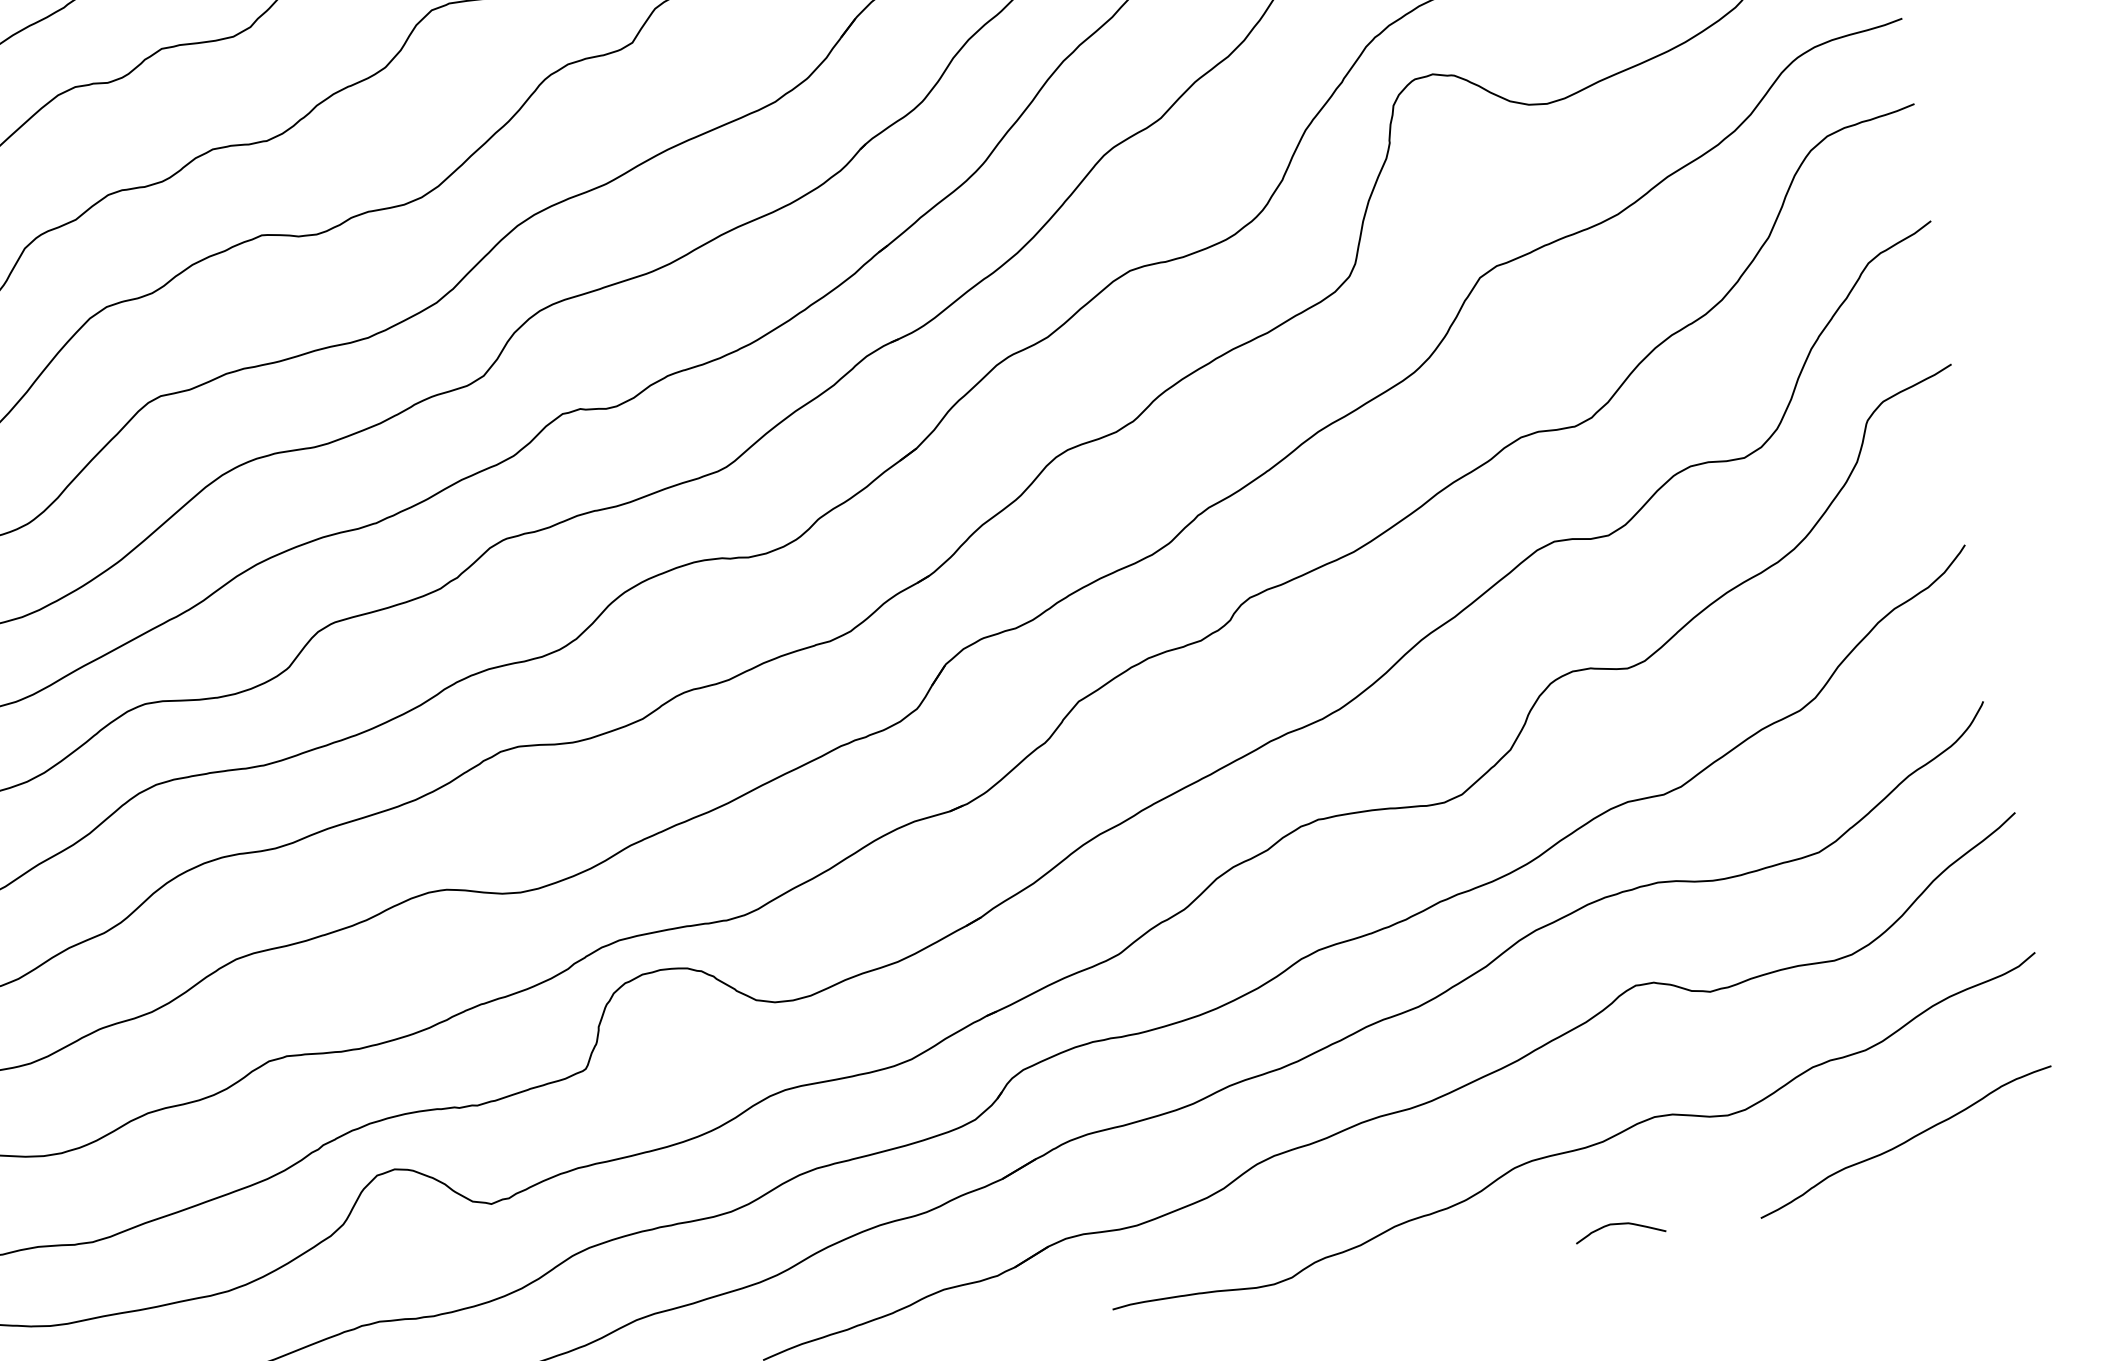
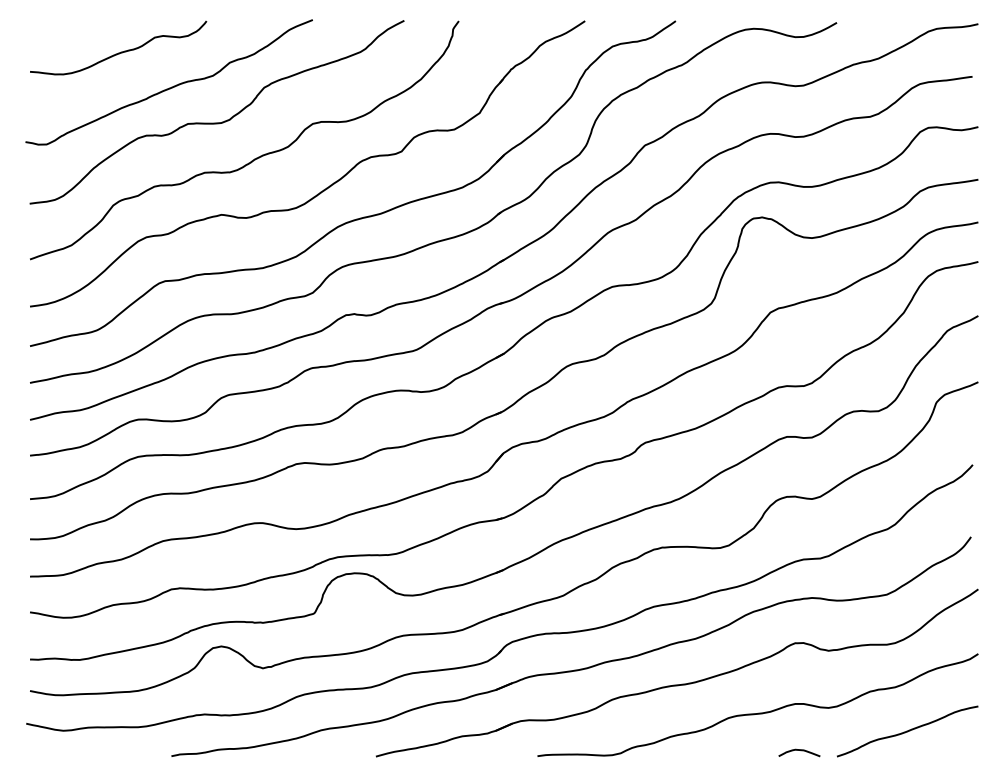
curve: (1619, 1224) -> (799, 750), moved

